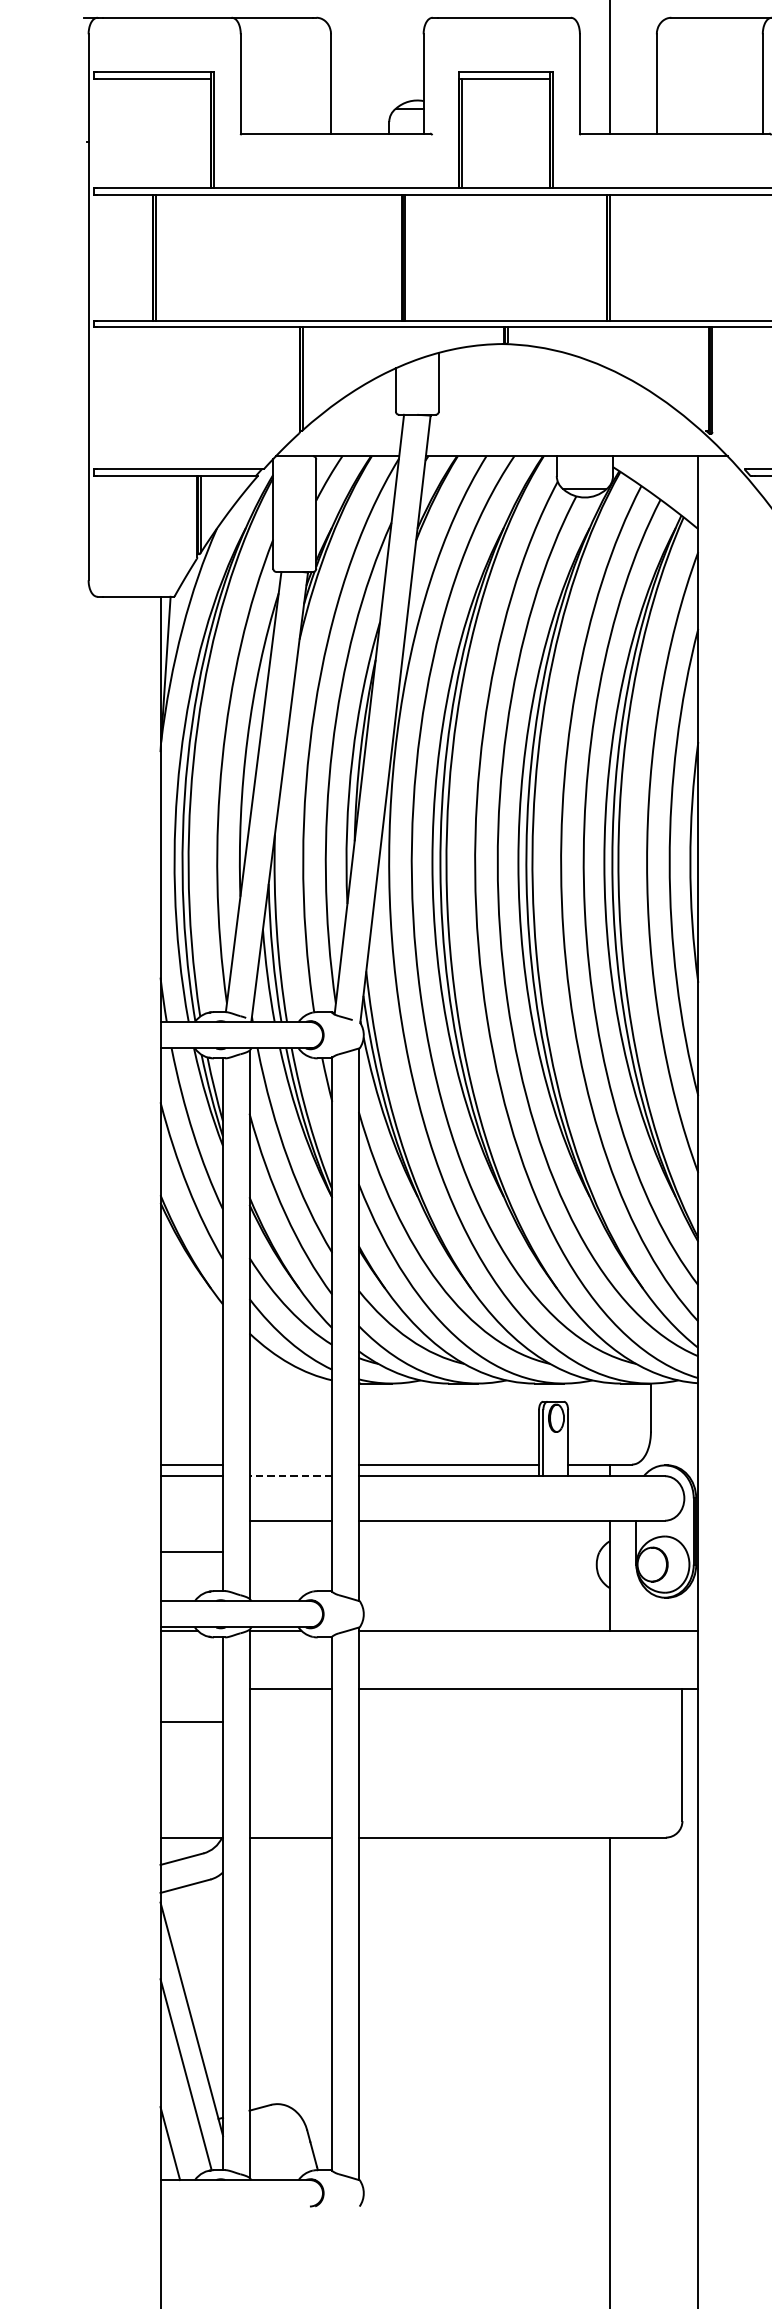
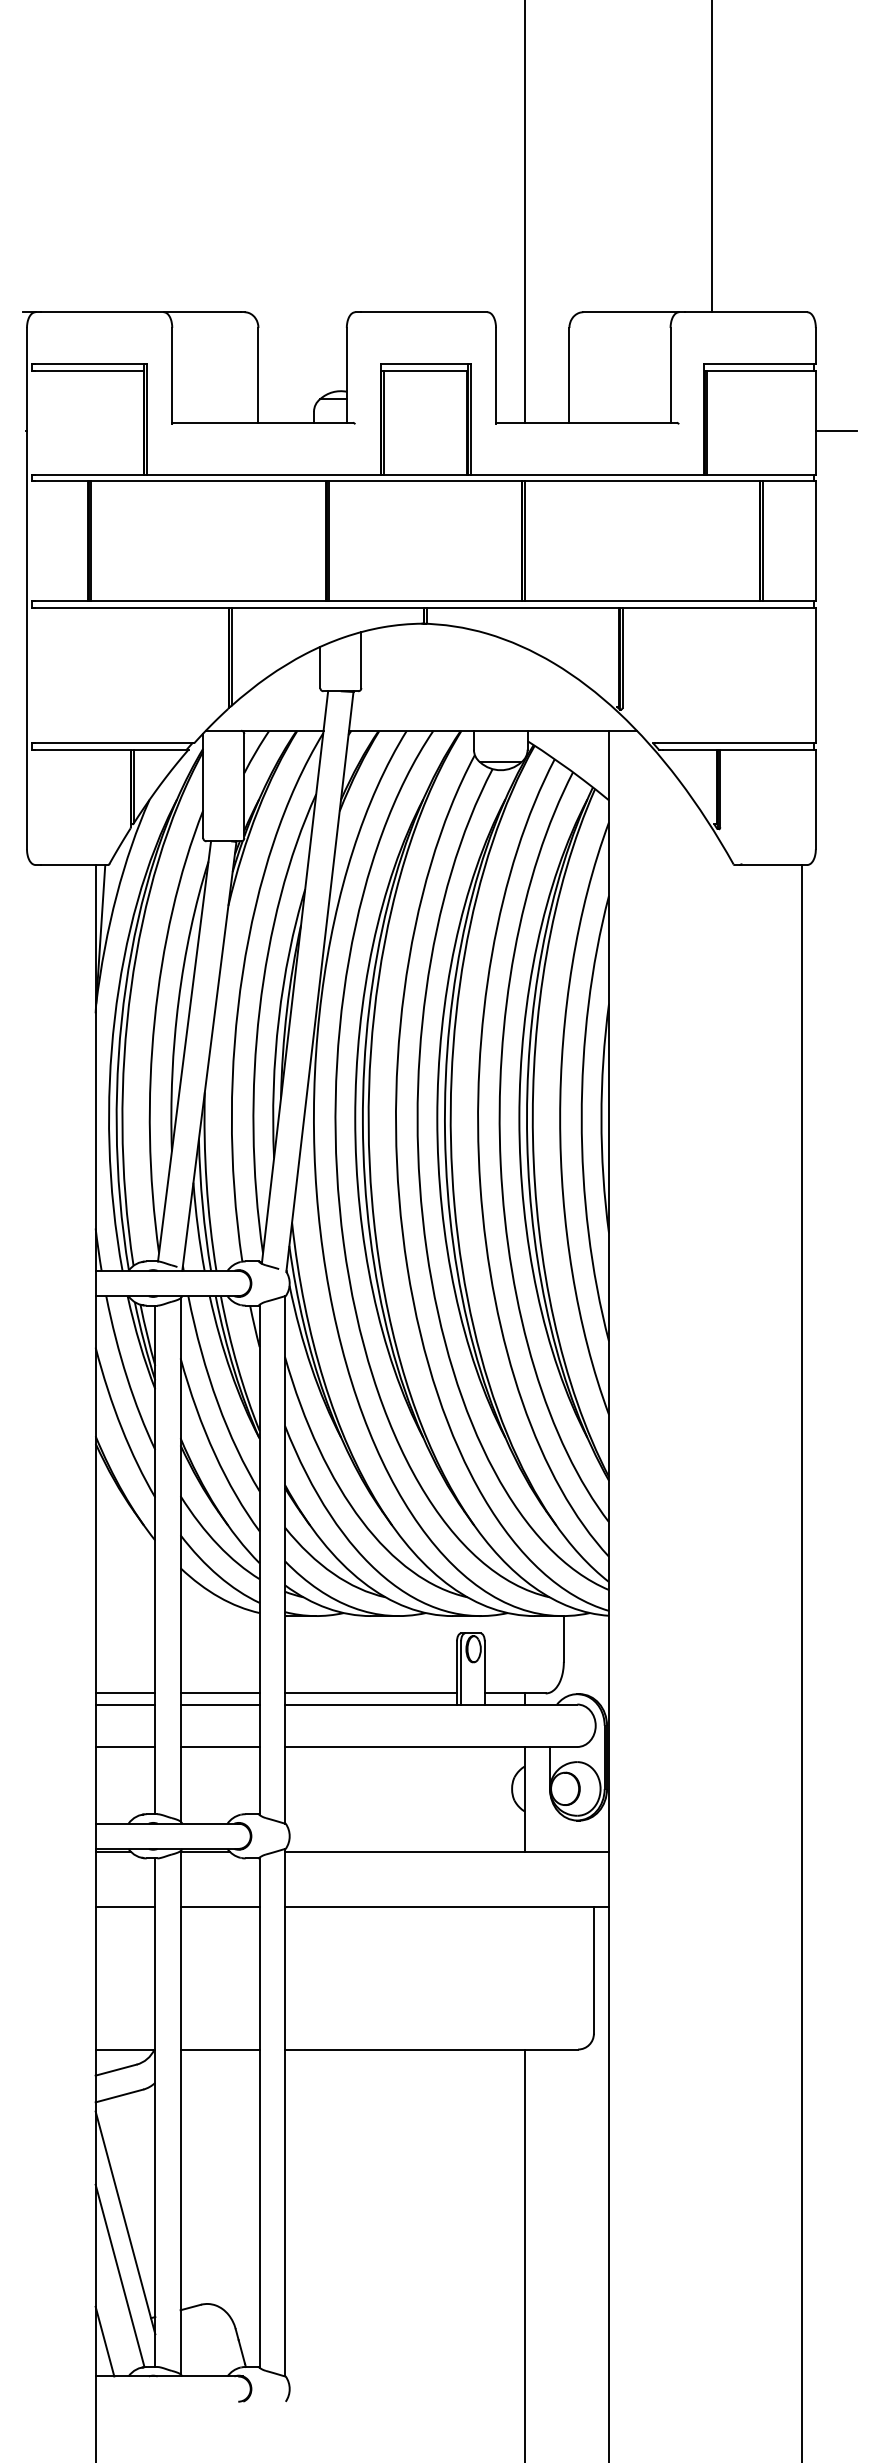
line: (290, 1464) -> (219, 1693), added
line: (291, 1476) -> (220, 1704), dashed -> solid
line: (191, 1552) -> (125, 1747), moved
line: (191, 1722) -> (125, 1907), moved

